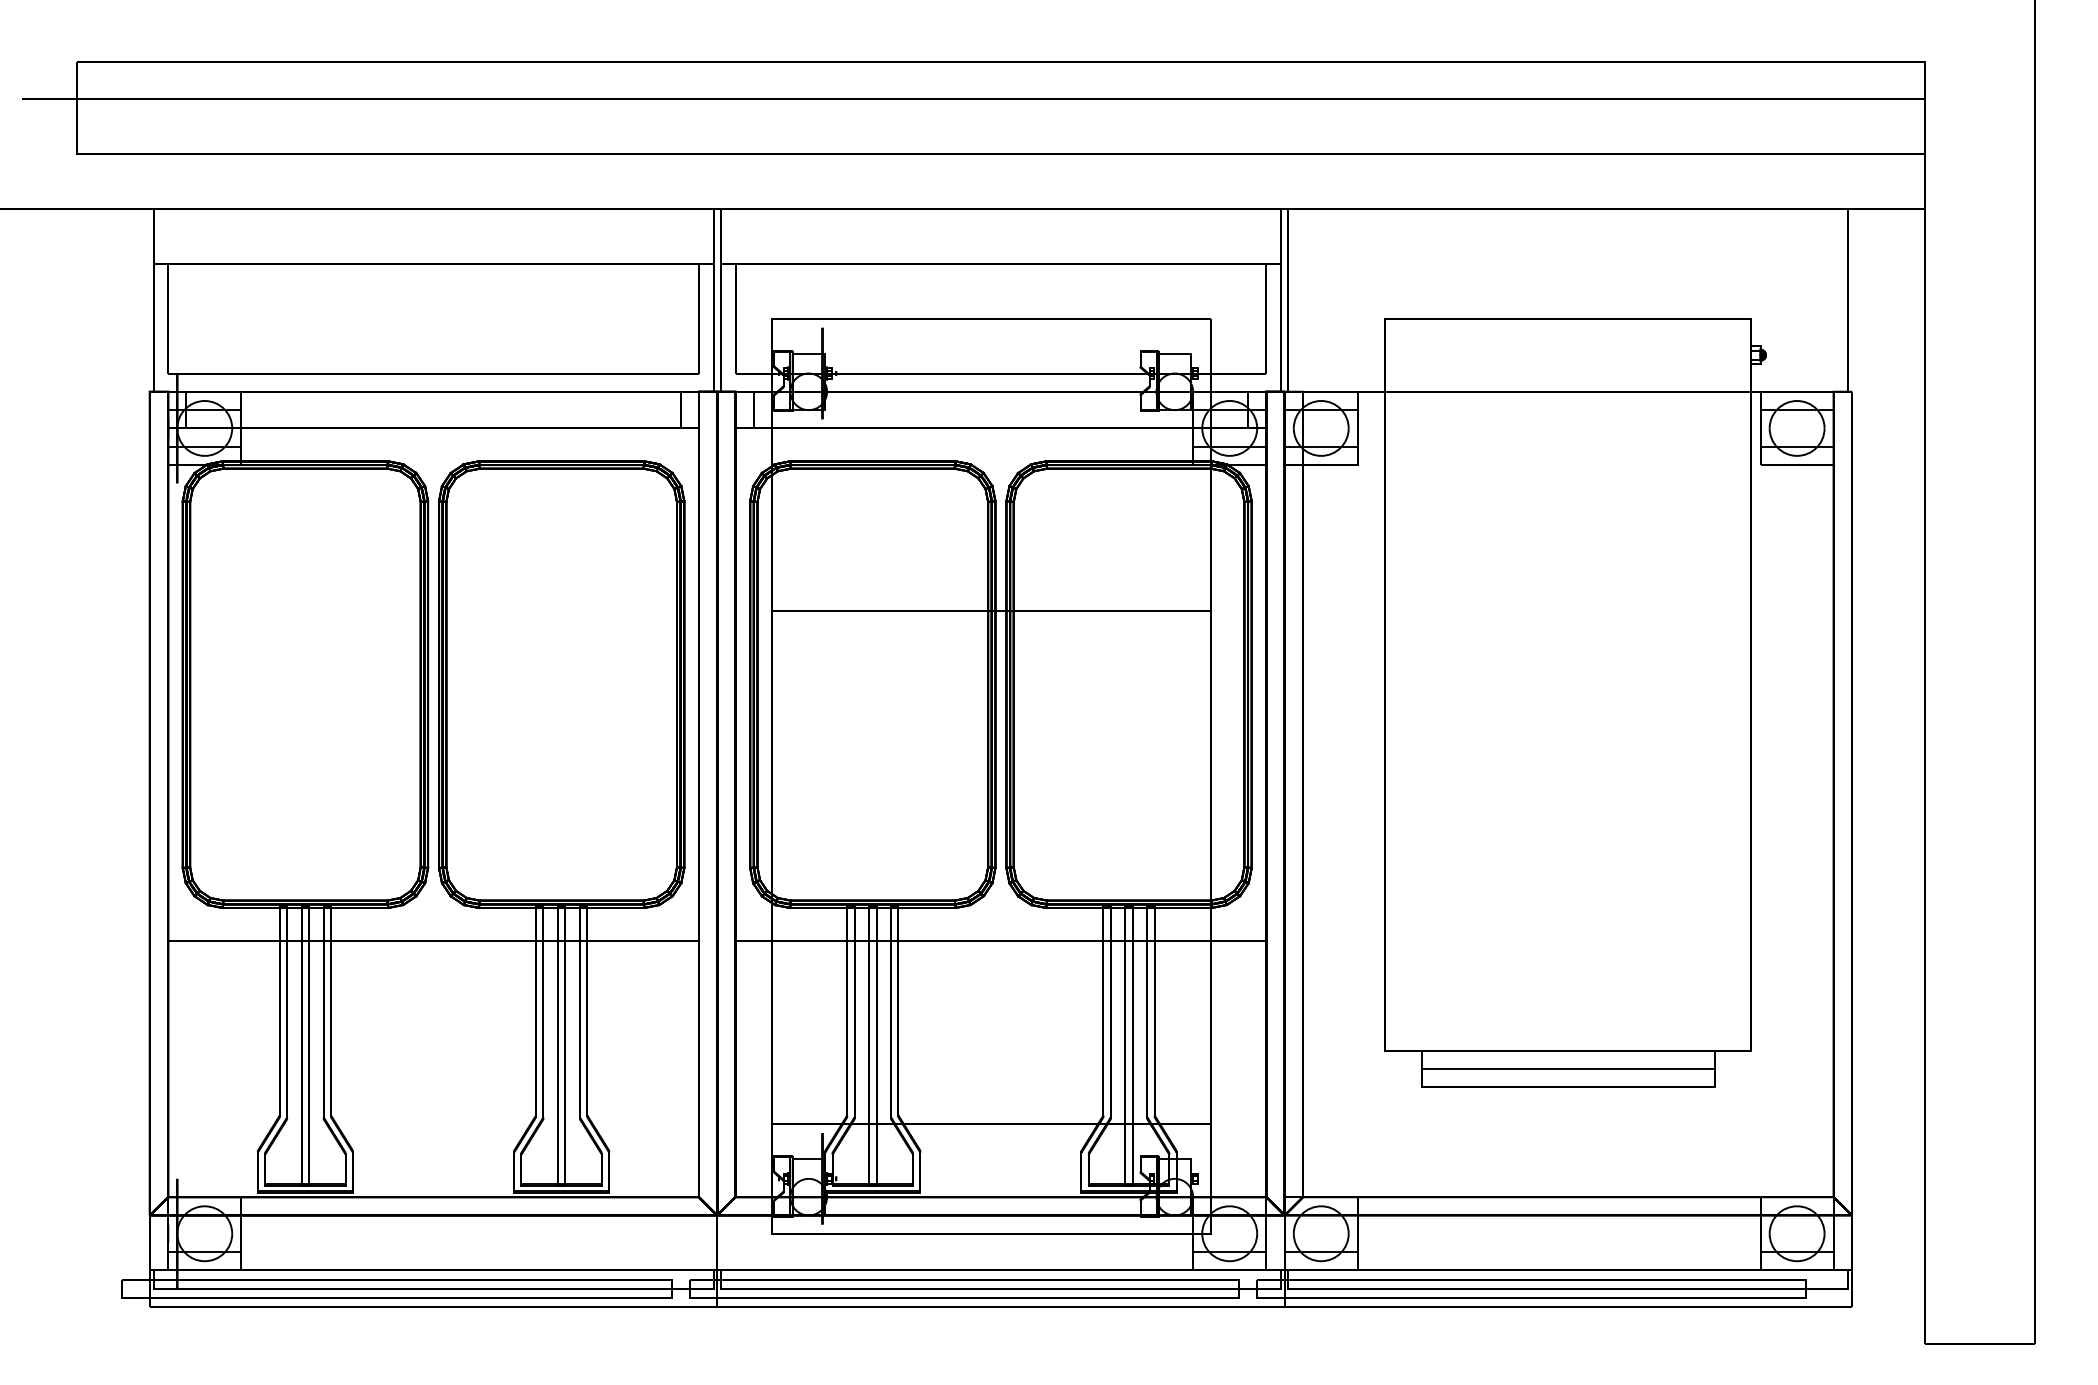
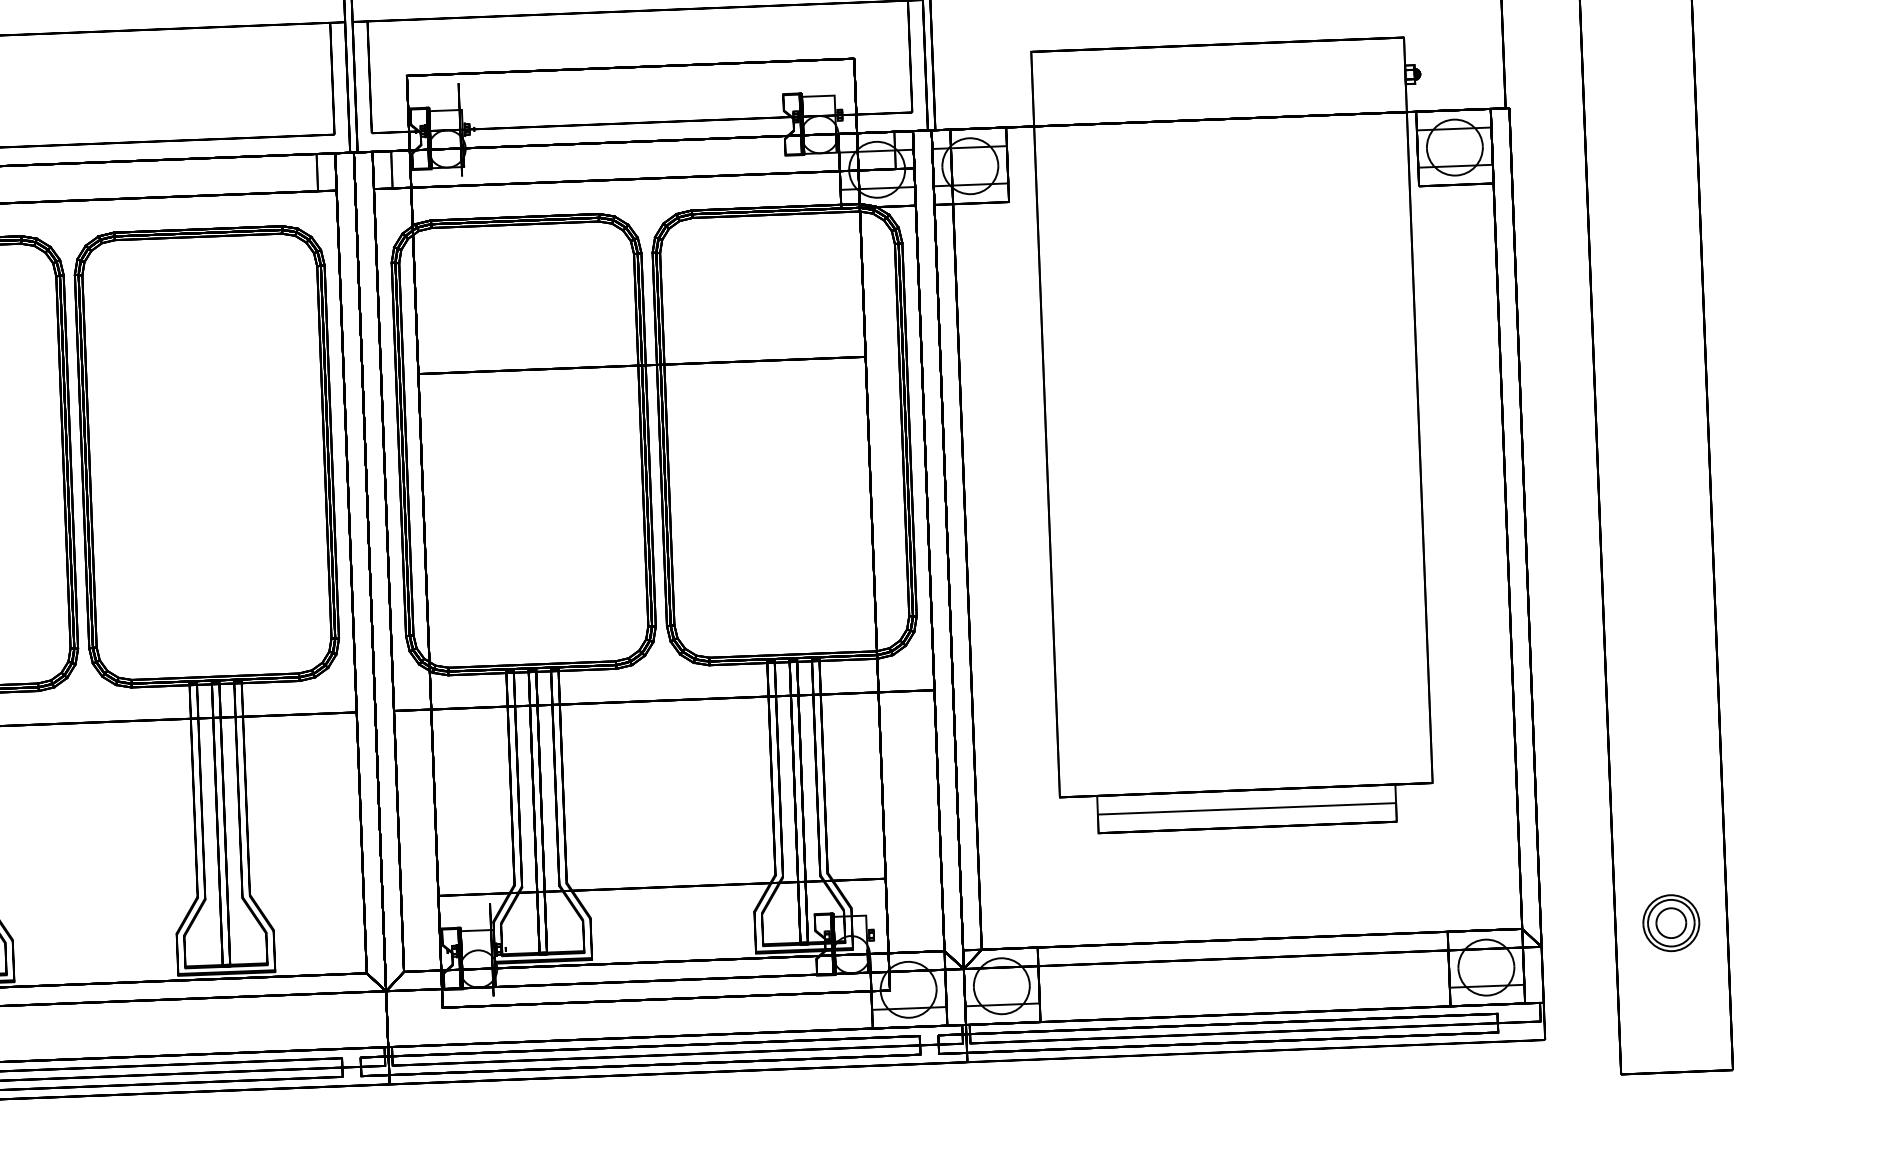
part: (1979, 1196) -> (1670, 922), added

